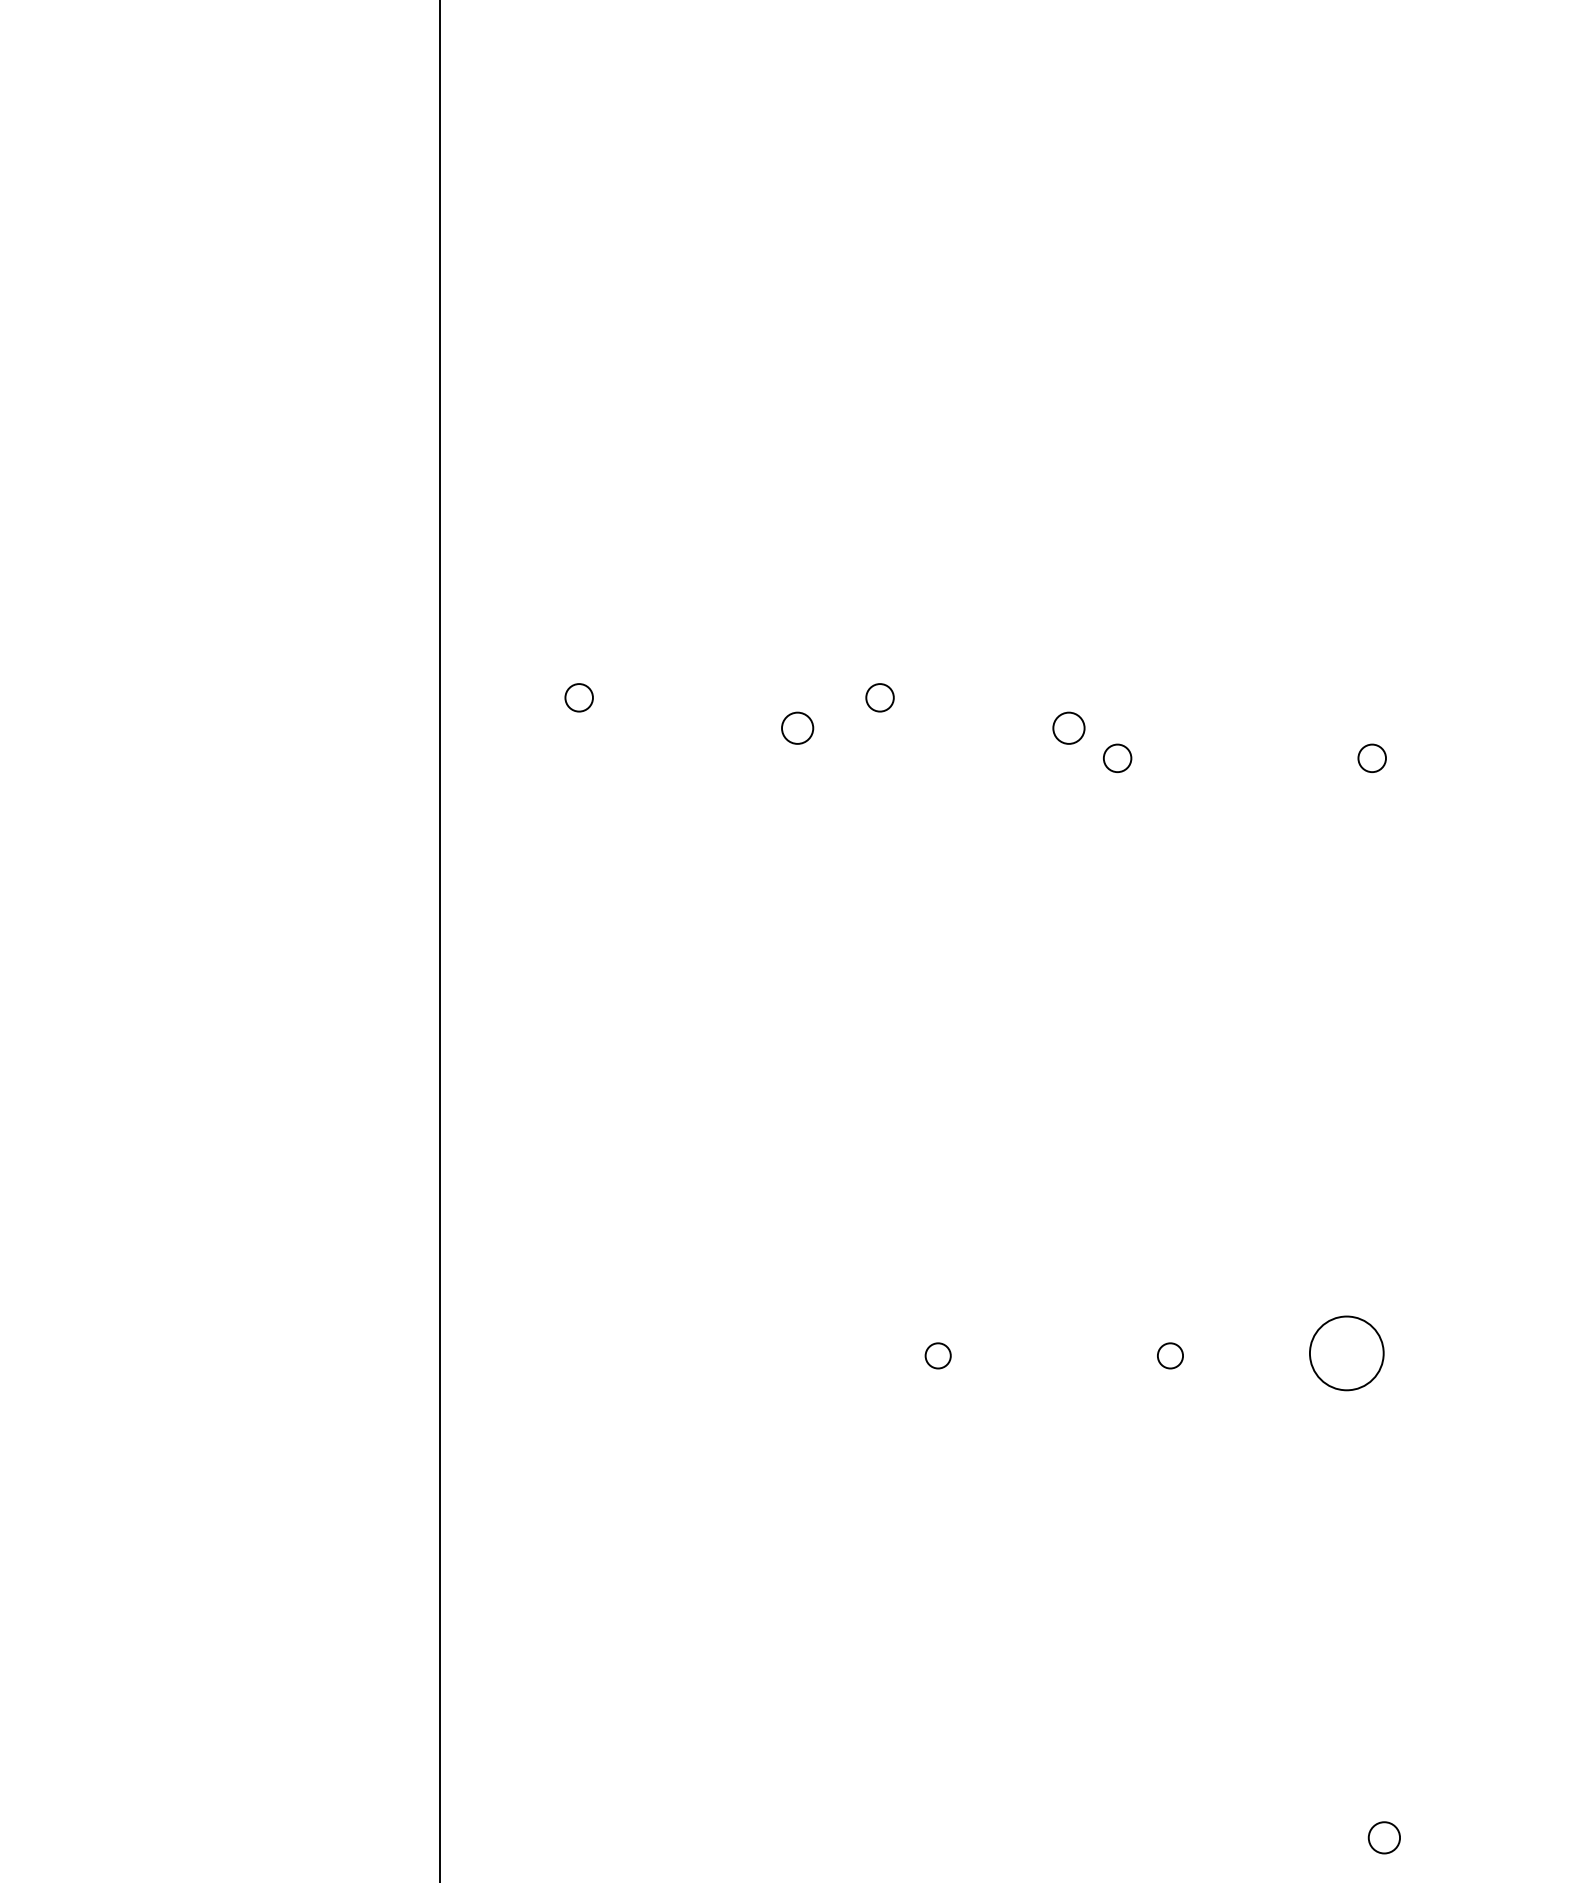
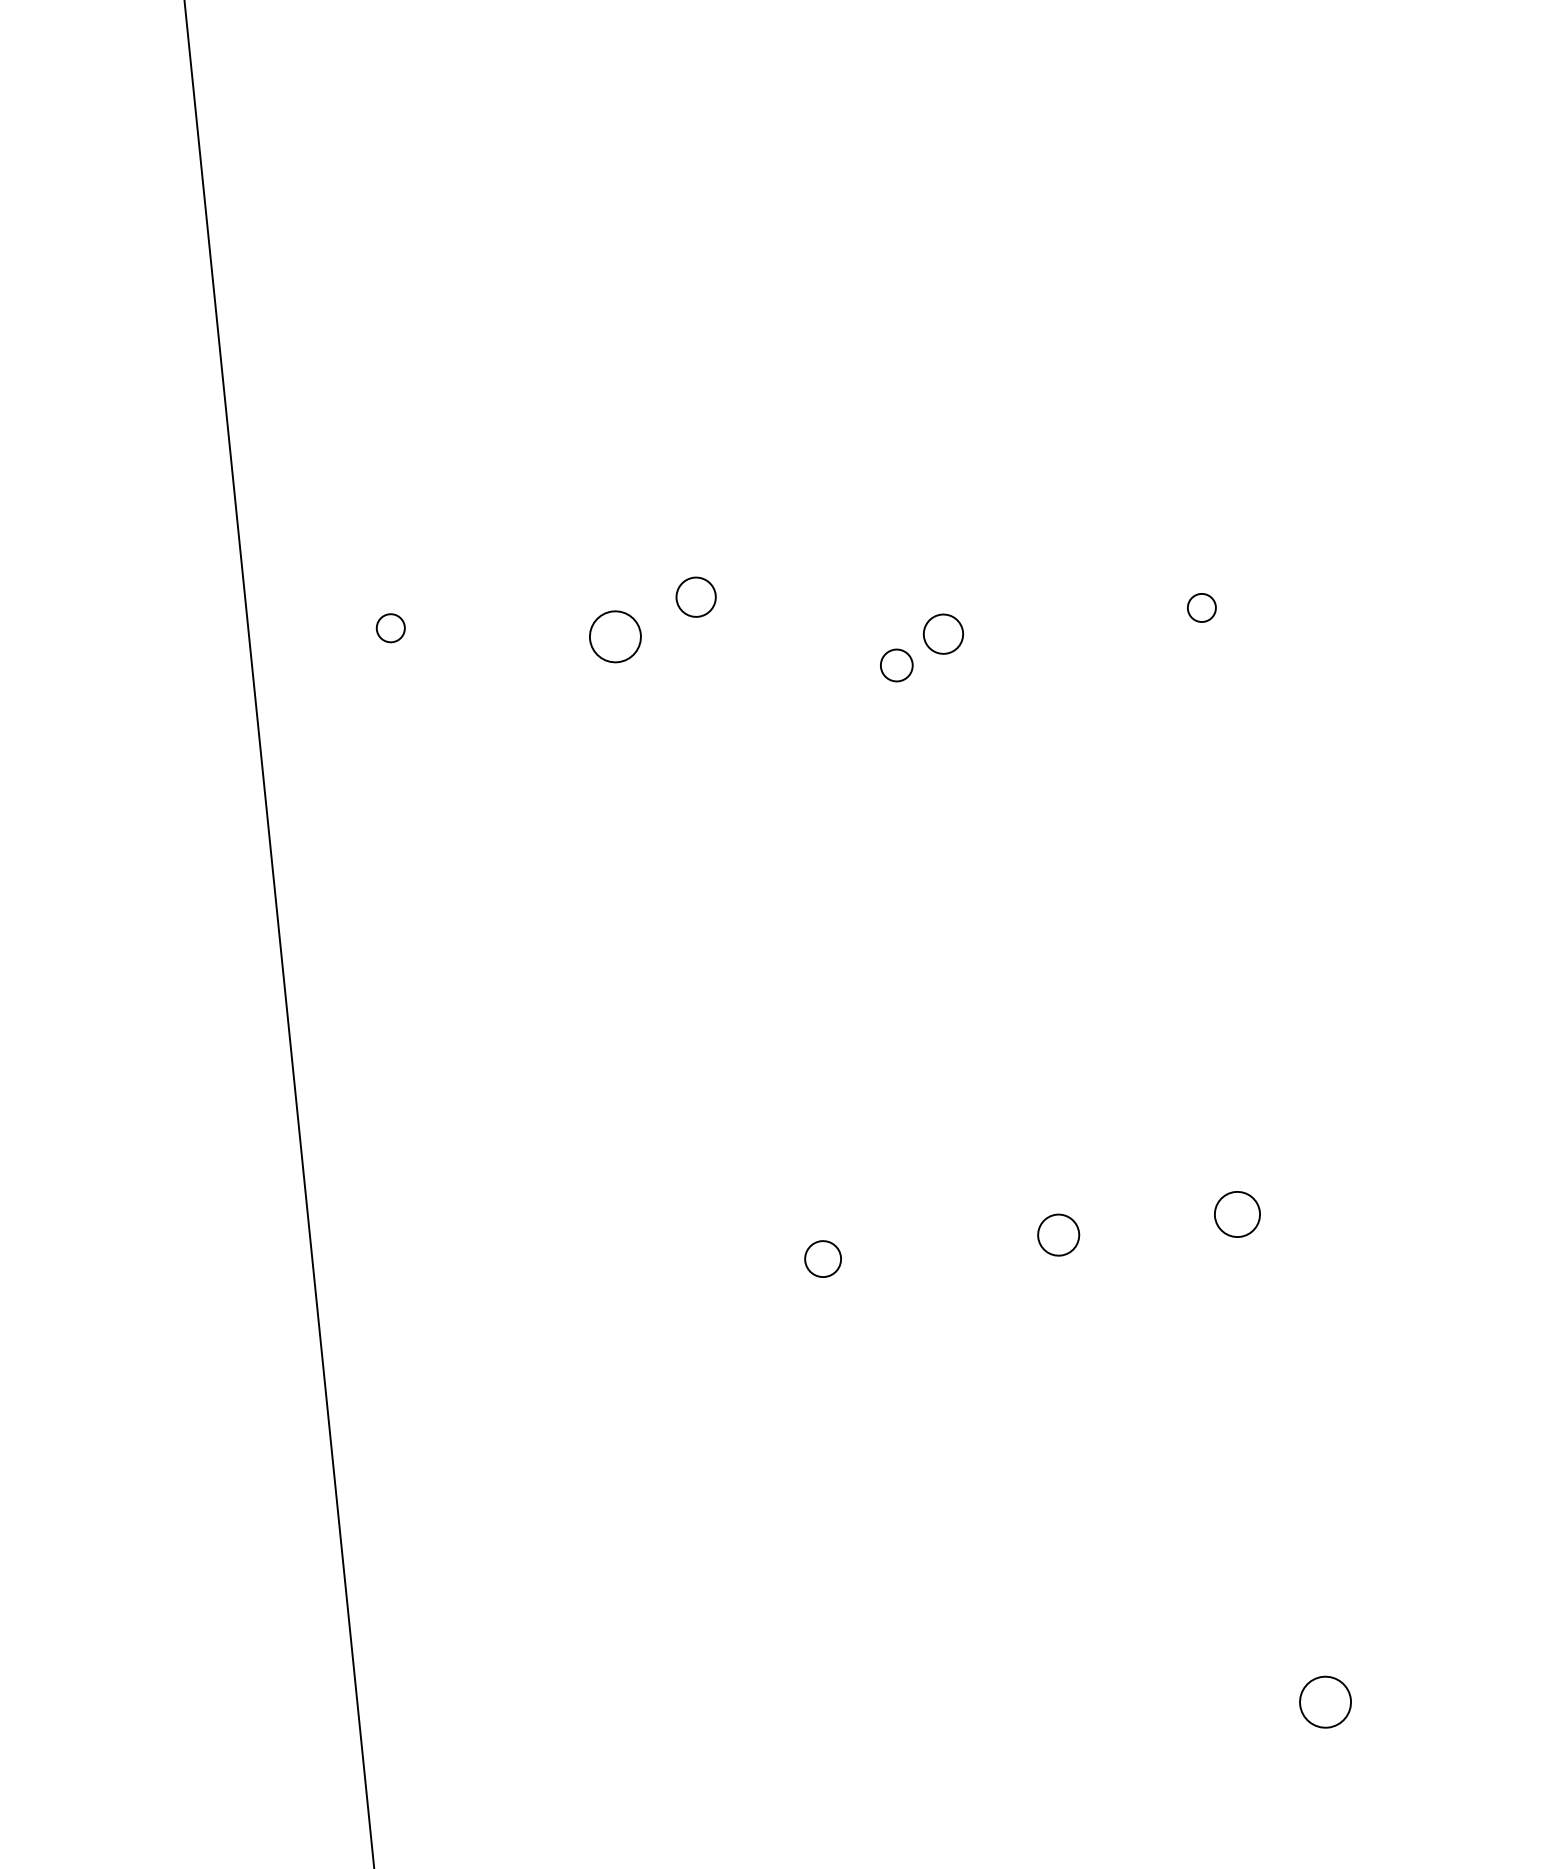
circle: (879, 697) -> (695, 596), size x1.4
circle: (797, 727) -> (615, 635), size x1.6
circle: (1068, 727) -> (896, 664), moved
circle: (1117, 758) -> (943, 634), size x1.4
circle: (1346, 1353) -> (1237, 1214), size x0.6
circle: (937, 1355) -> (822, 1258), size x1.4
circle: (1170, 1355) -> (1058, 1234), size x1.6
circle: (1384, 1837) -> (1325, 1701), size x1.6

